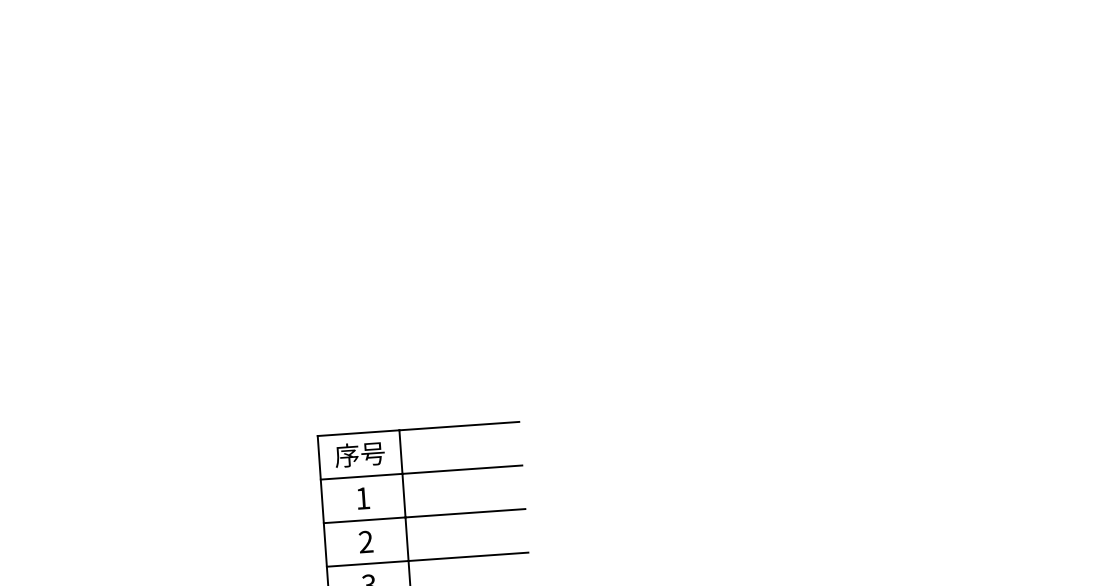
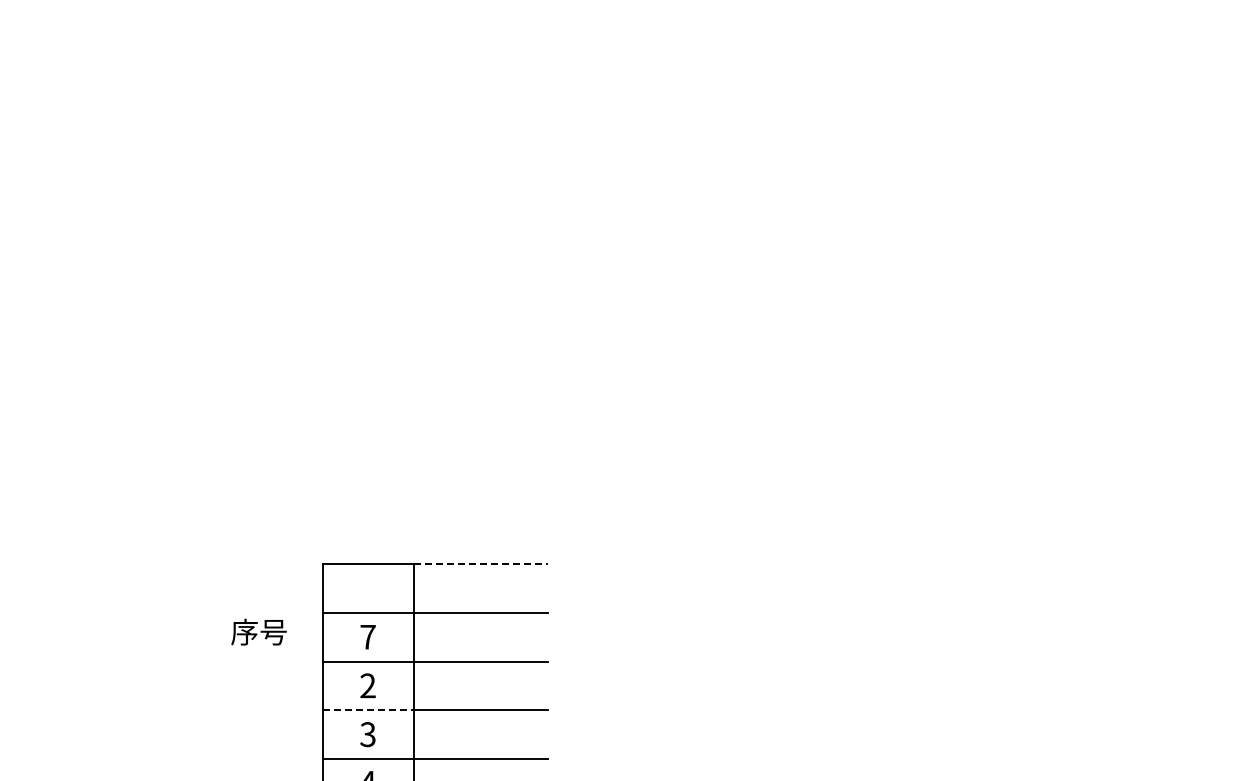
line: (459, 426) -> (480, 564), solid -> dashed
text: (359, 454) -> (258, 631), moved
text: (362, 498) -> (367, 637), 1 -> 7
line: (368, 564) -> (368, 710), solid -> dashed

